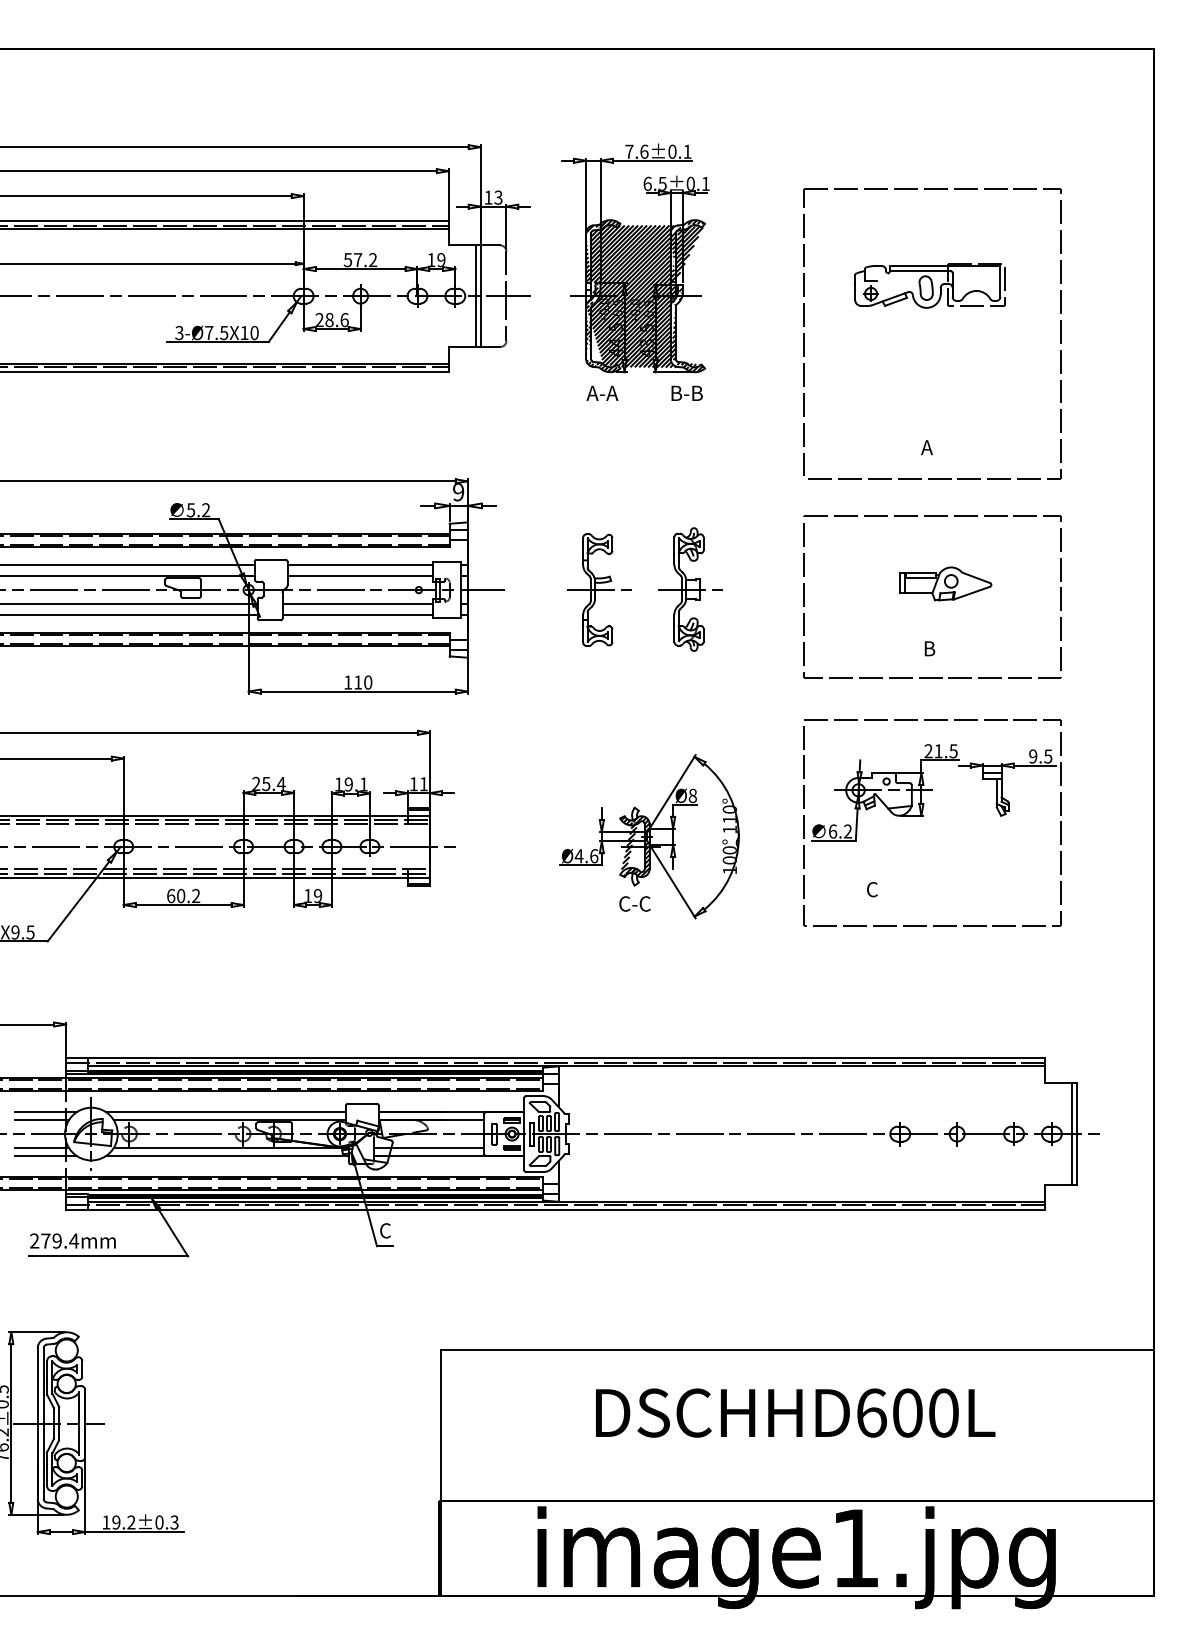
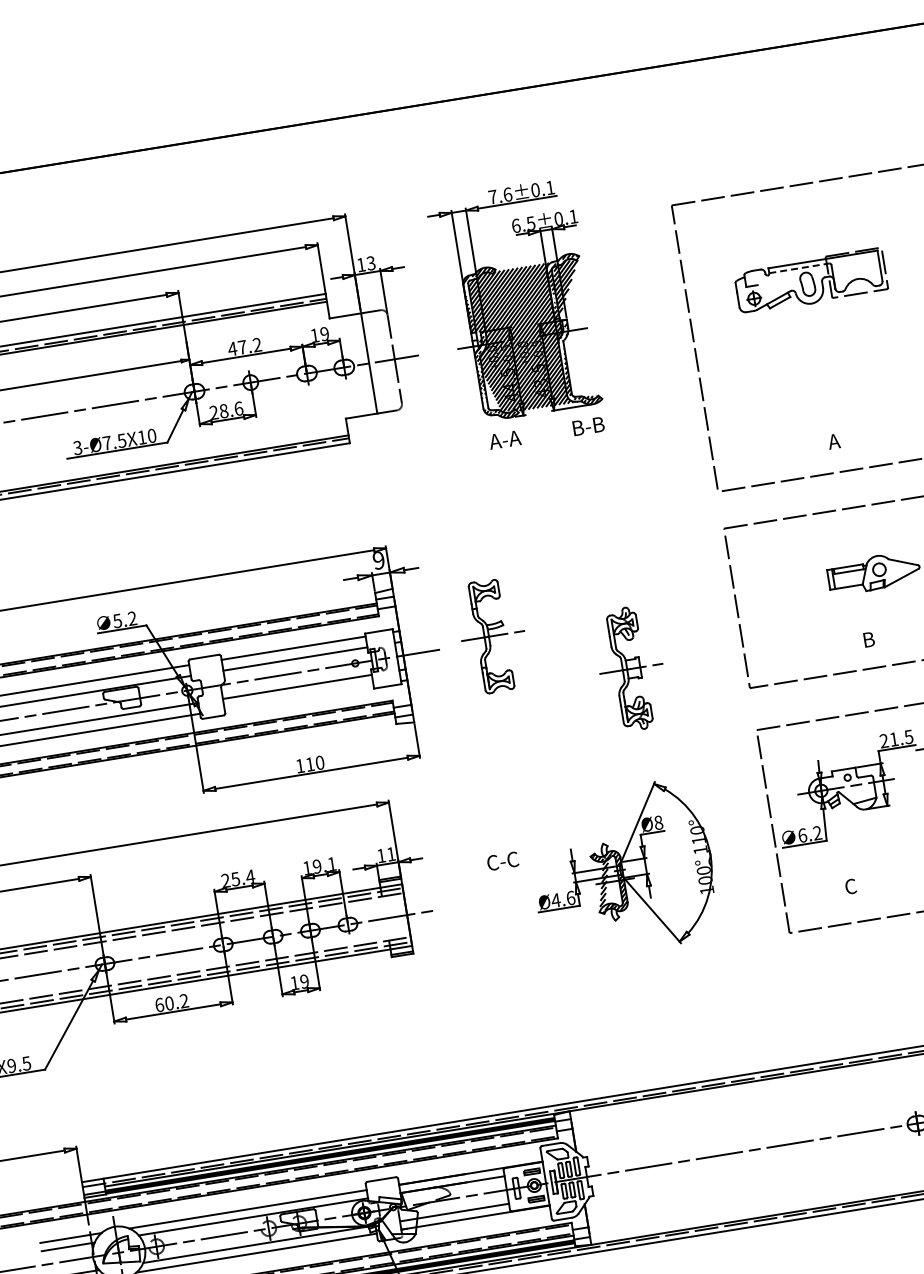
text: (347, 260) -> (232, 349), 57.2 -> 47.2
line: (920, 271) -> (799, 268), solid -> dashed
line: (475, 295) -> (364, 363), removed
part: (599, 589) -> (493, 635), moved
part: (690, 589) -> (631, 668), moved
line: (357, 614) -> (298, 697), removed
text: (634, 903) -> (502, 860), moved

